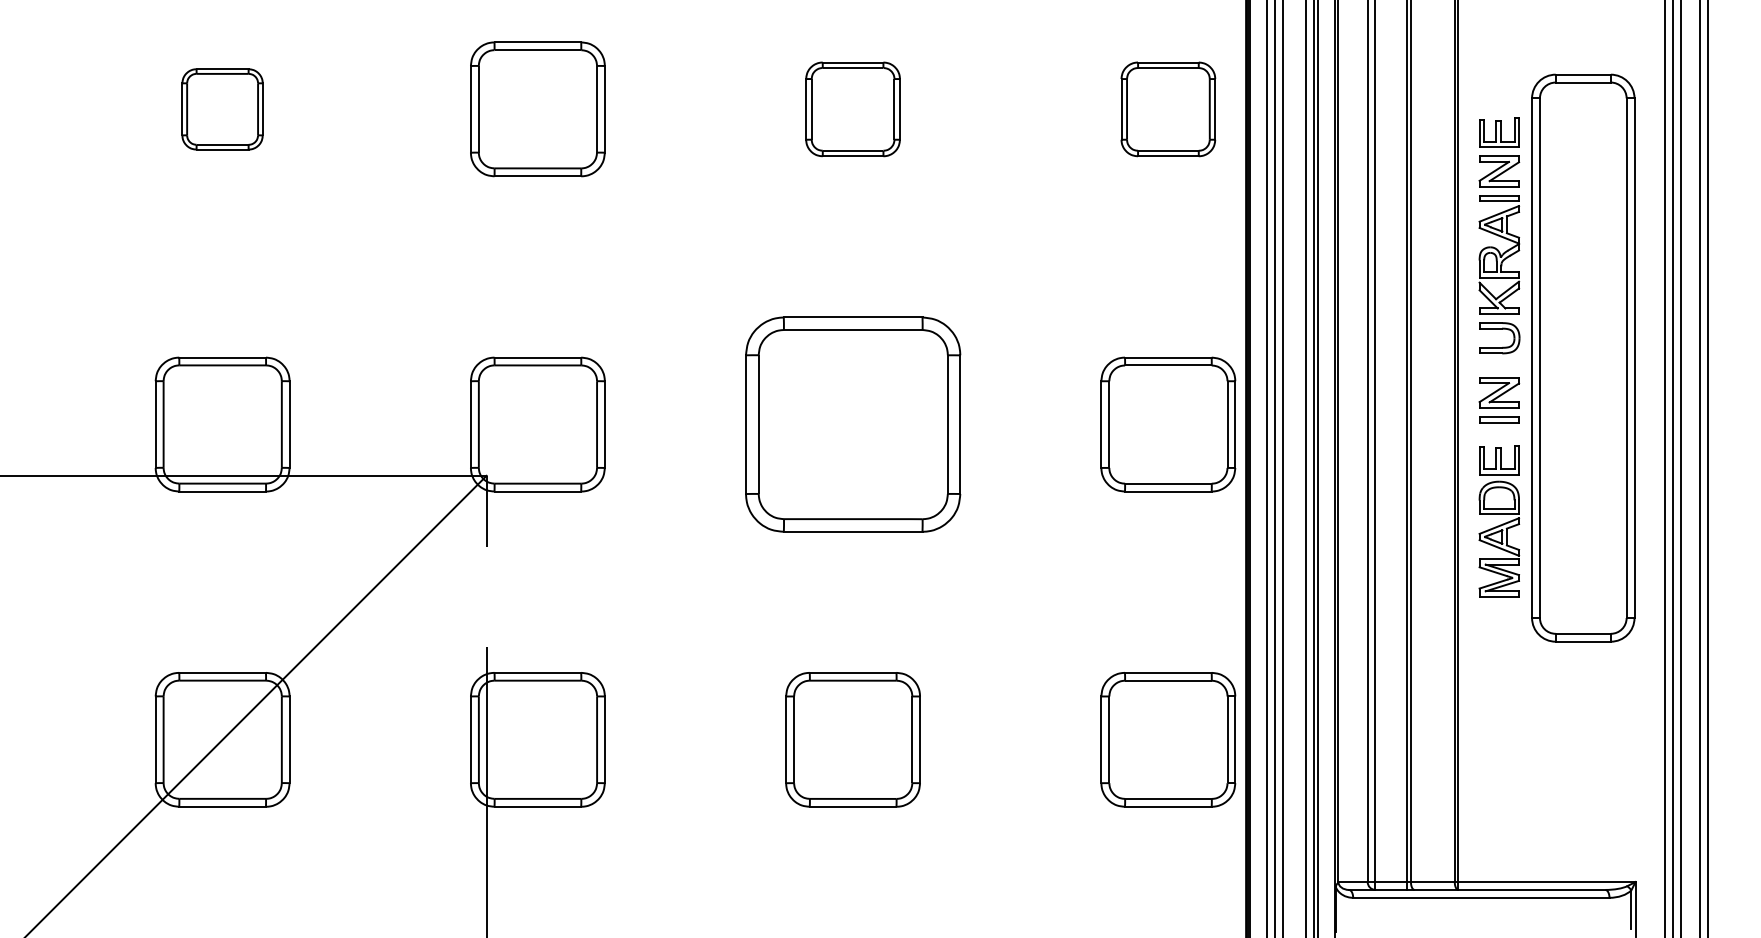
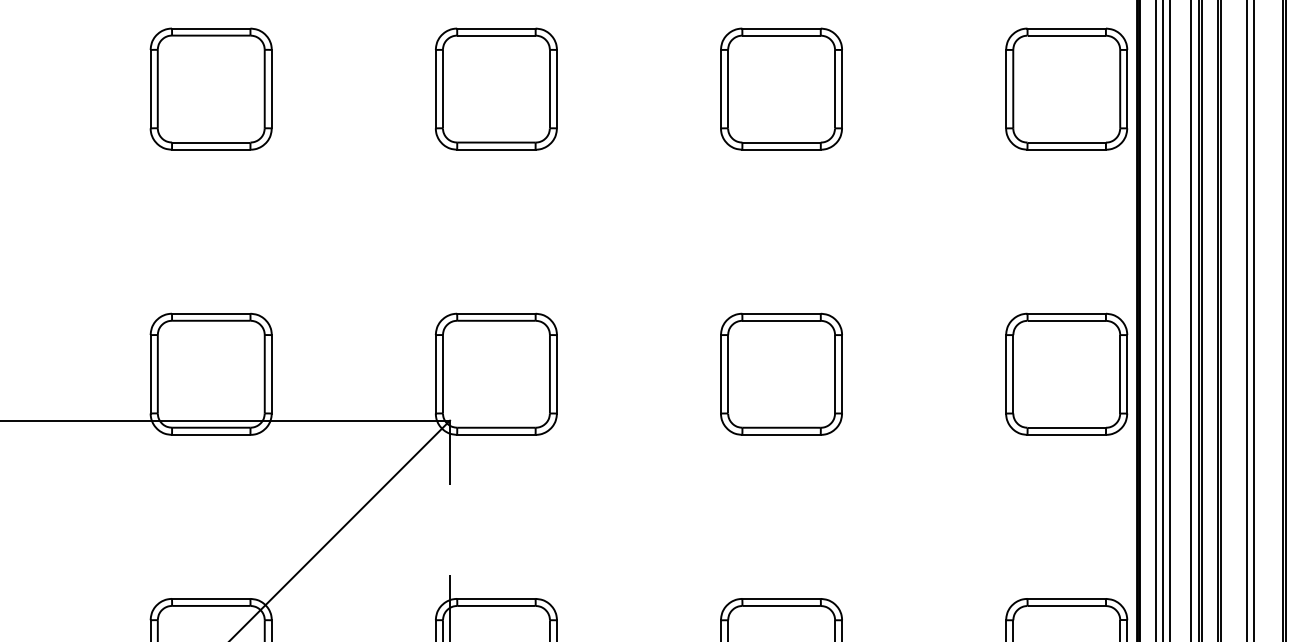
part: (222, 109) -> (211, 89), size x1.67
part: (852, 109) -> (780, 89), size x1.43
part: (1168, 109) -> (1066, 89), size x1.43
part: (852, 424) -> (780, 374), size x0.62

